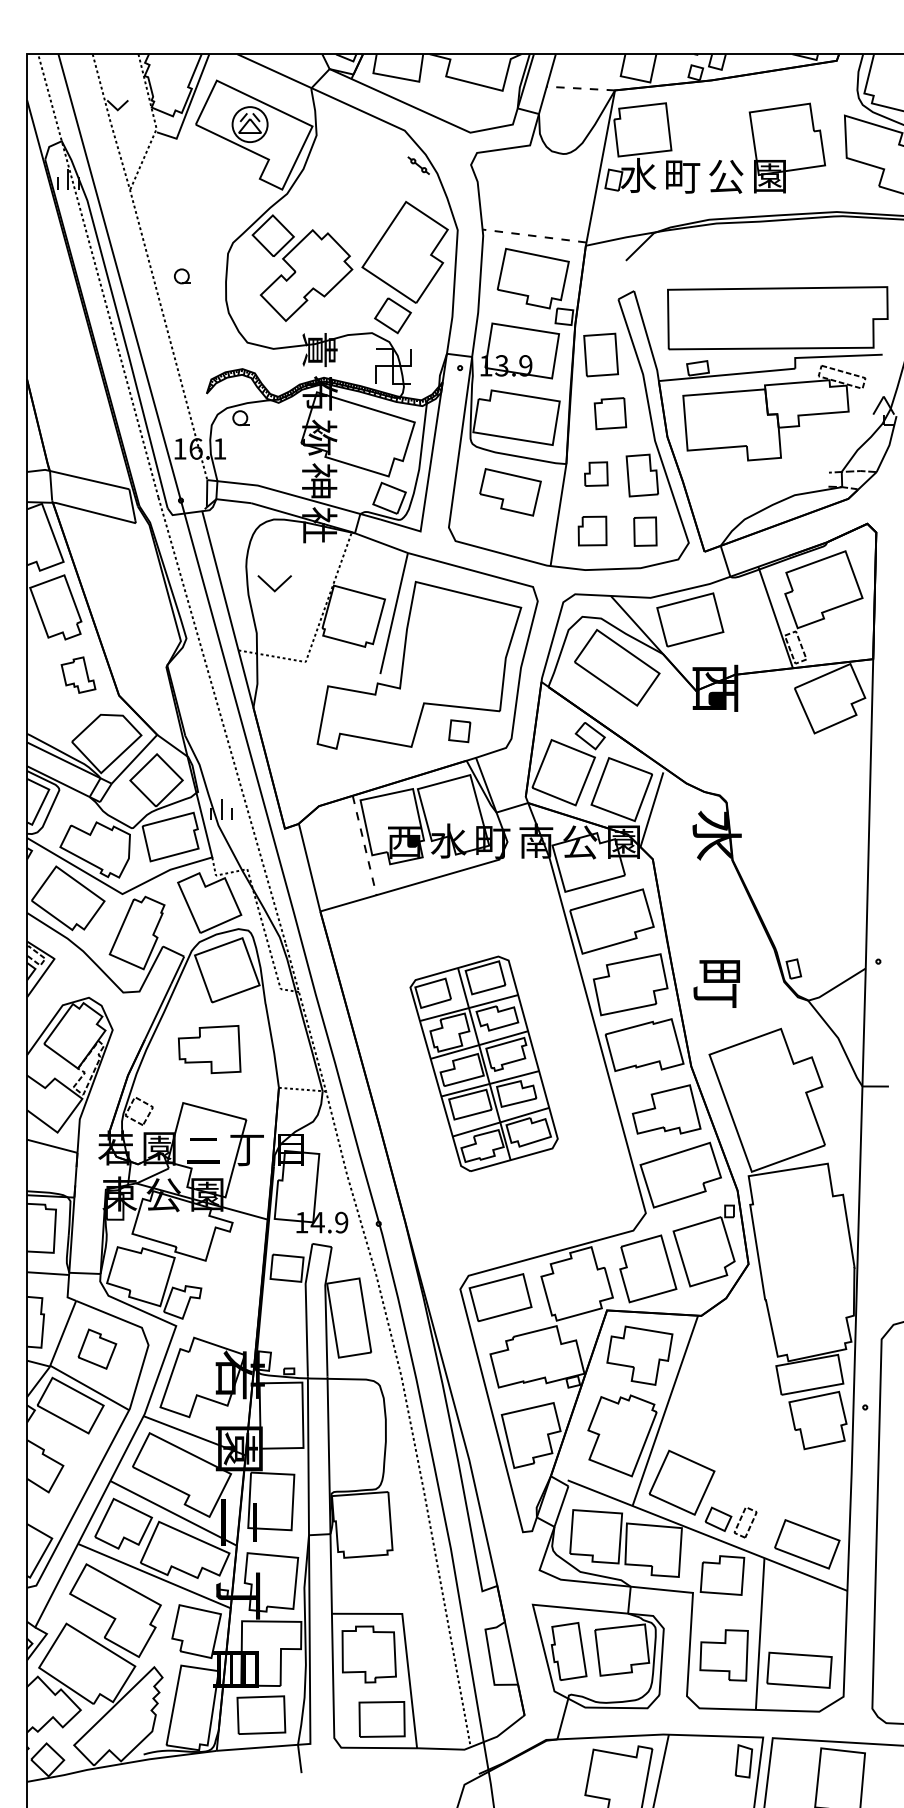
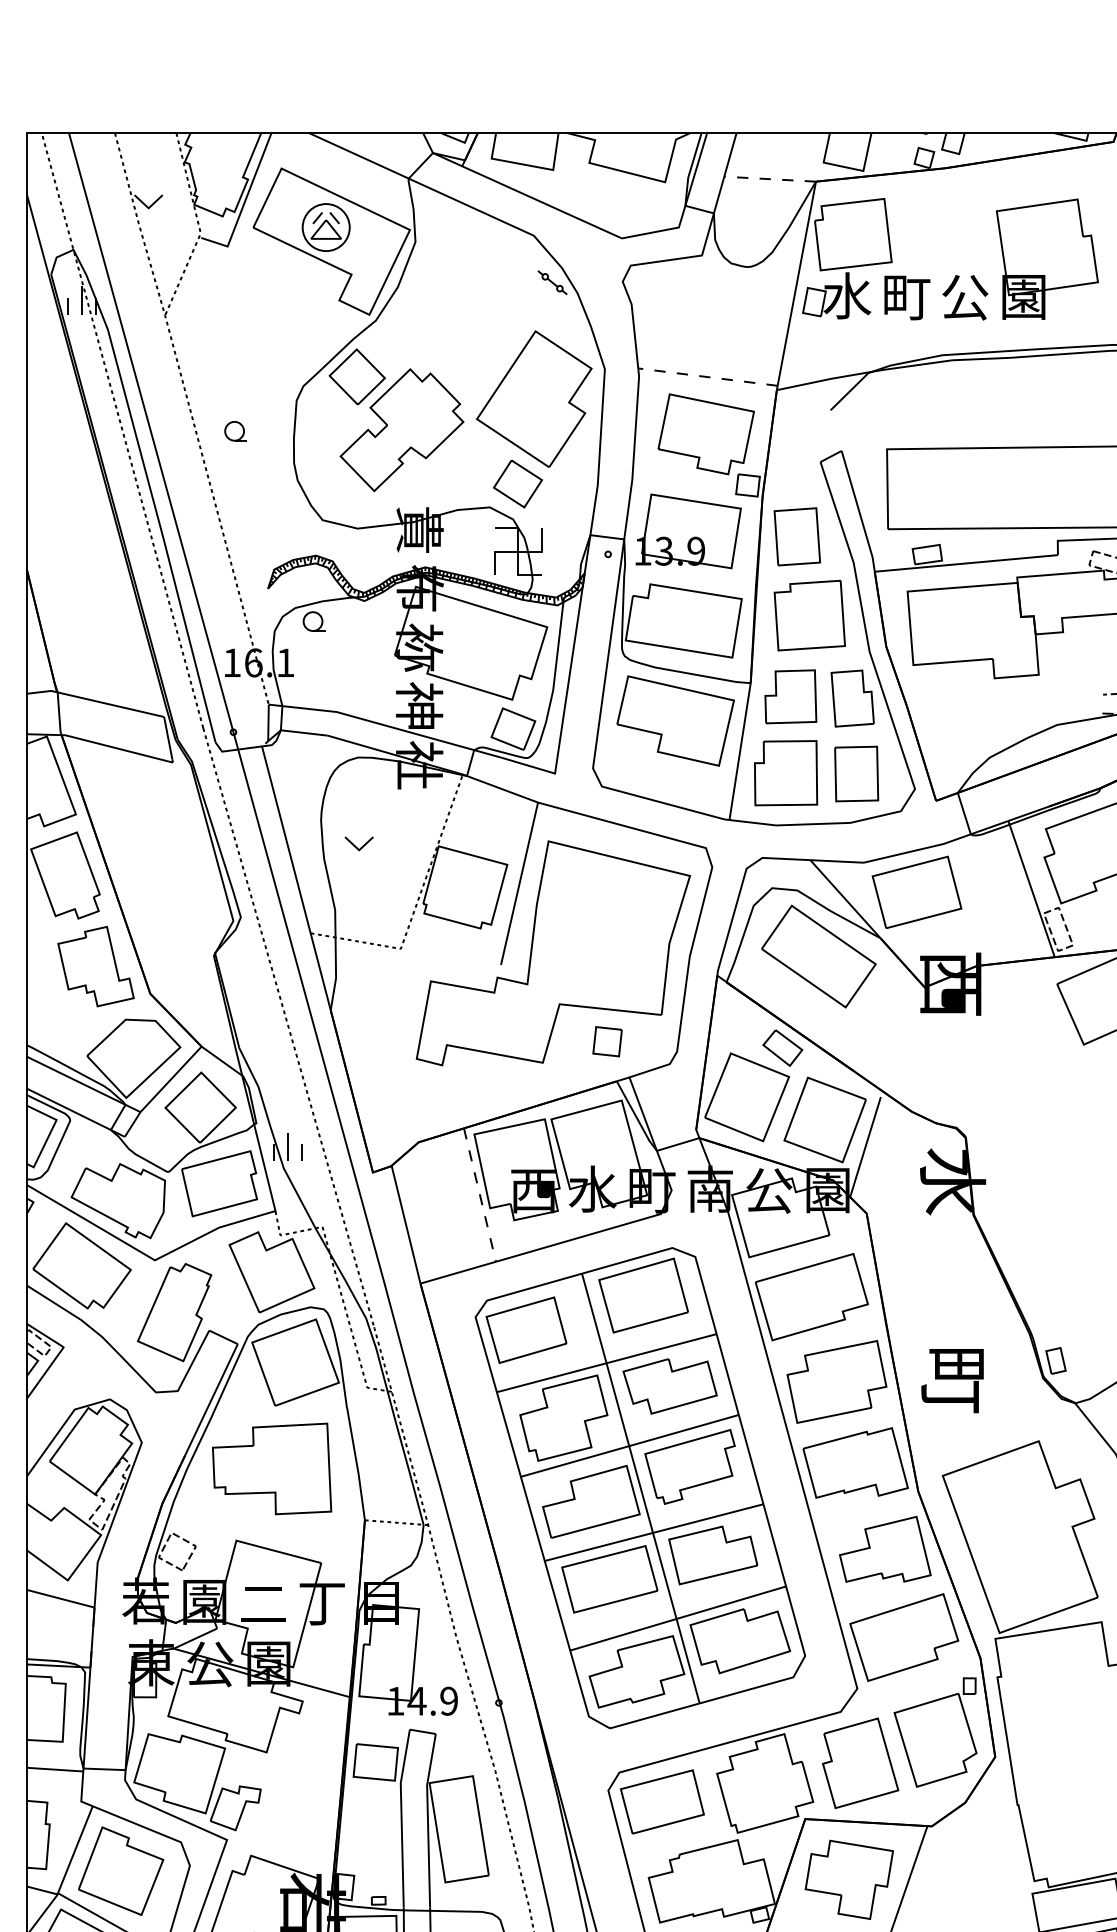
part: (610, 413) -> (809, 615), size x1.67
part: (596, 473) -> (791, 695), size x1.67
part: (510, 492) -> (675, 721), size x1.43
part: (592, 530) -> (785, 772), size x1.67
part: (645, 531) -> (856, 773), size x1.43
part: (274, 583) -> (358, 843), size x0.62
part: (78, 674) -> (95, 965), size x1.67
part: (209, 1049) -> (271, 1468), size x1.43
part: (483, 1063) -> (639, 1487), size x1.67
part: (97, 1348) -> (121, 1870), size x1.67

